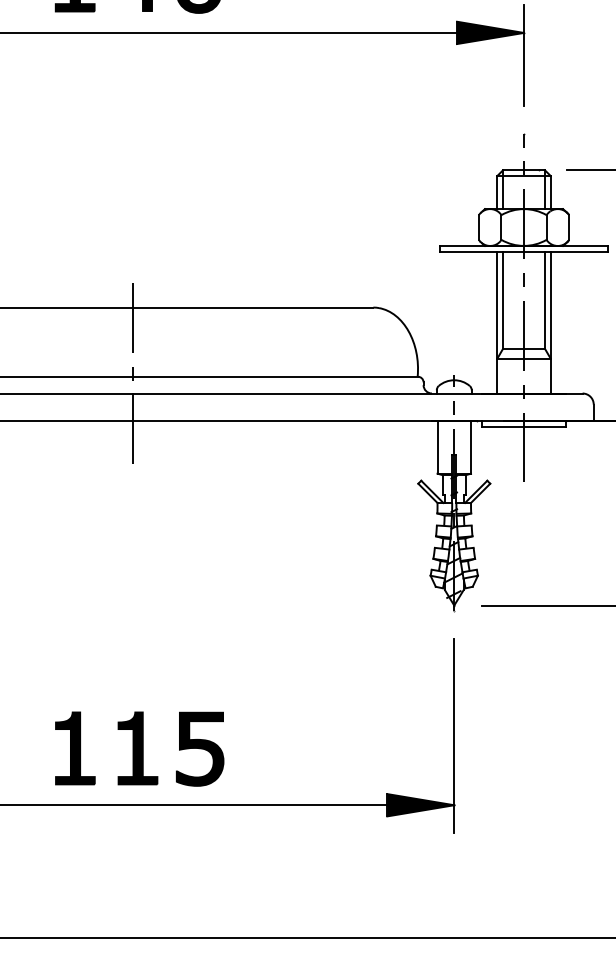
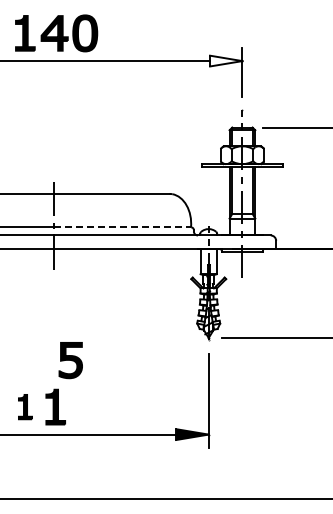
fill: (491, 31) -> (226, 60), removed
line: (275, 377) -> (122, 227), solid -> dashed
part: (75, 747) -> (25, 406), size x0.7
part: (199, 749) -> (70, 360), moved

